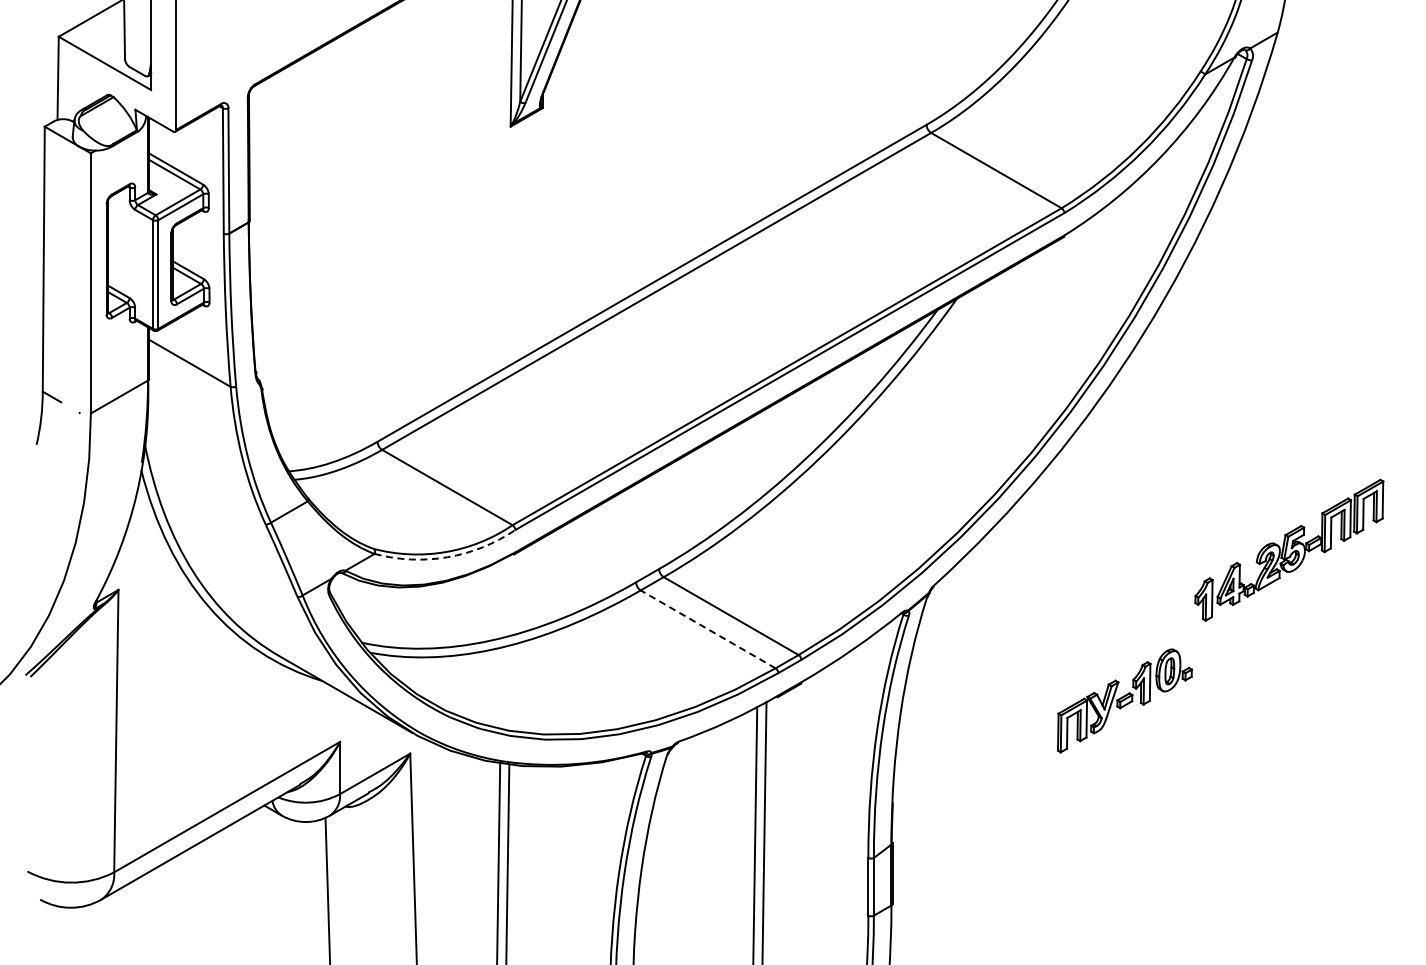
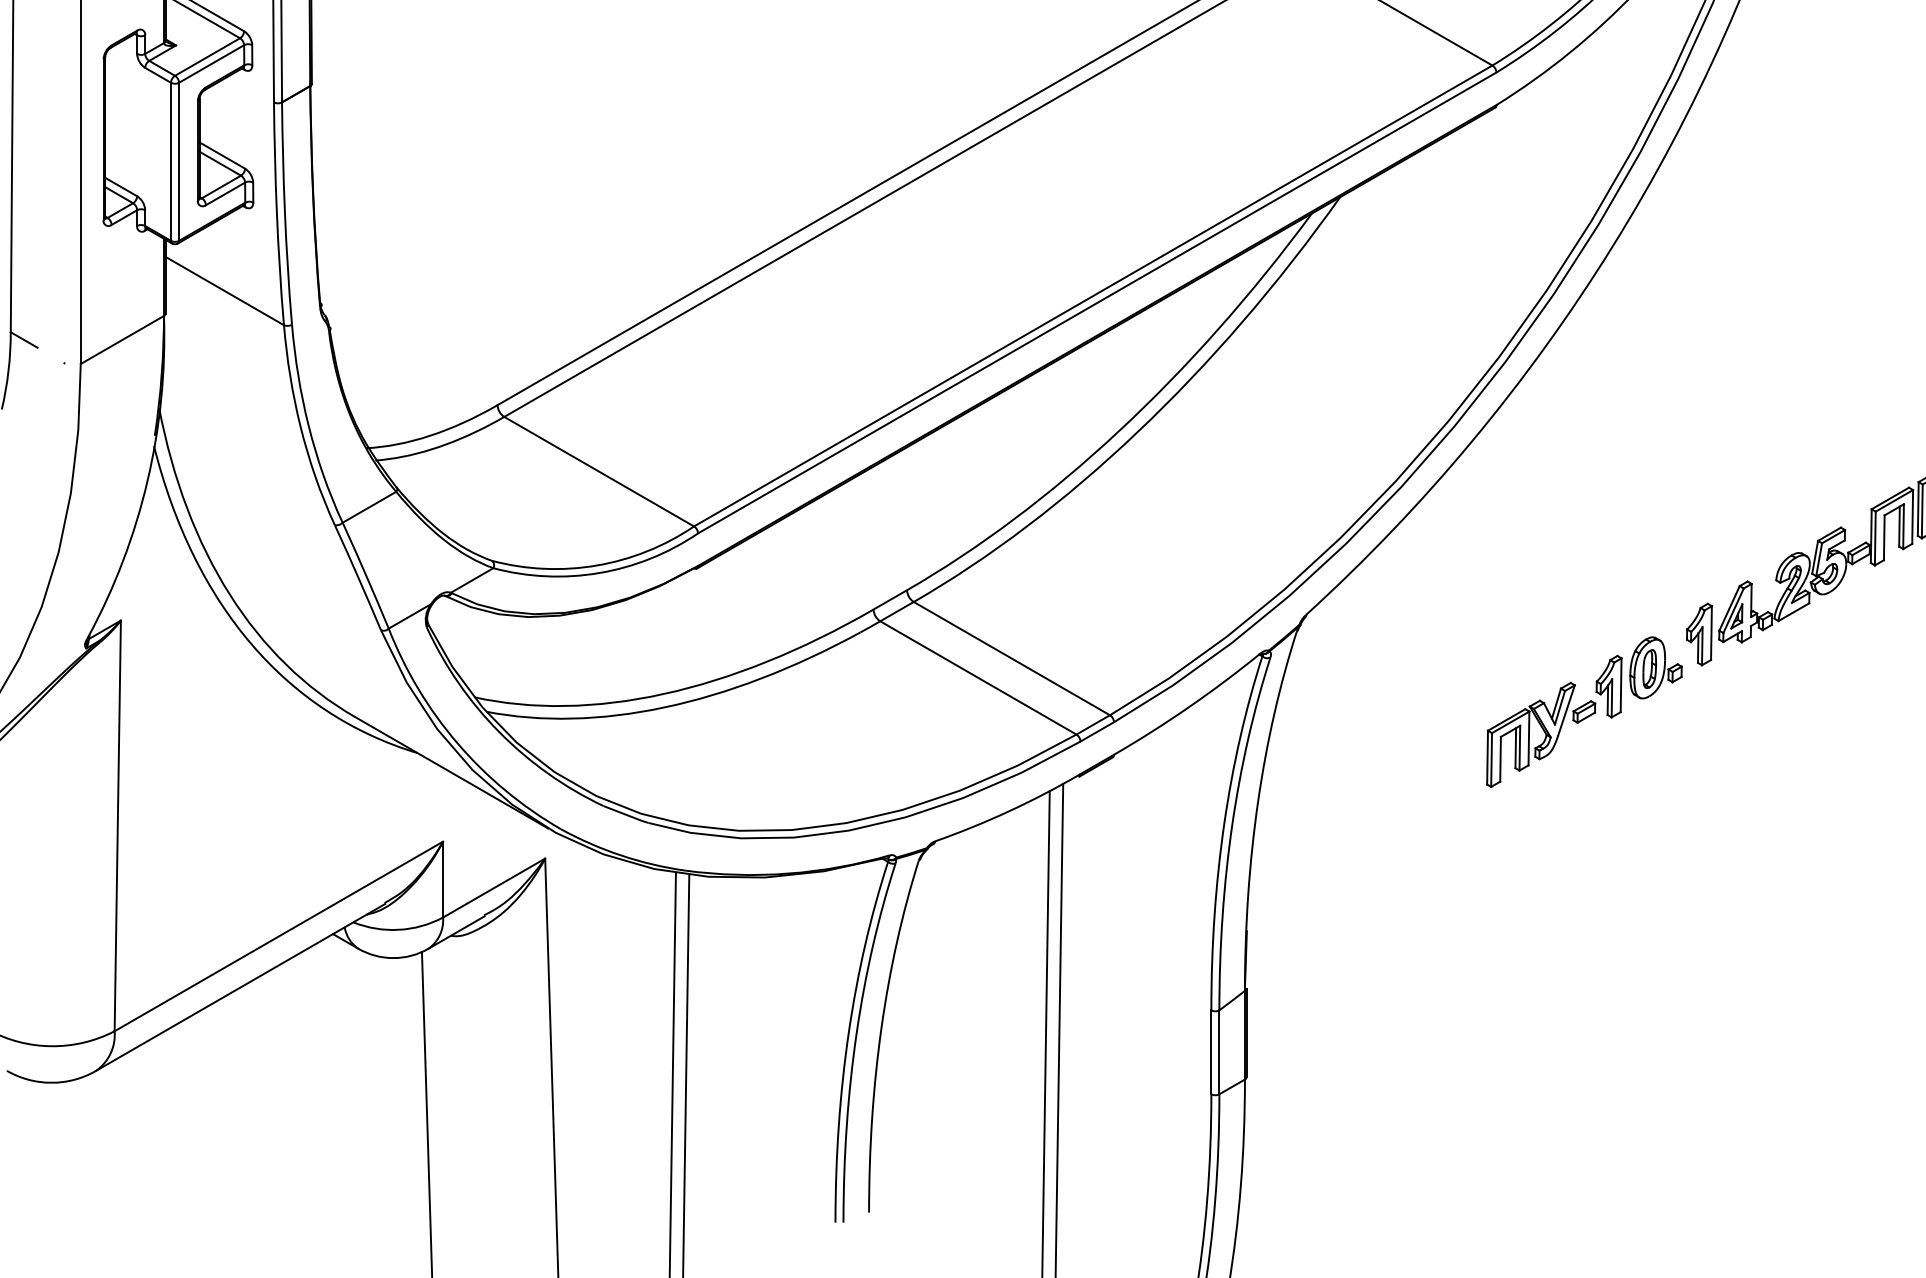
arc: (447, 557) -> (599, 573), dashed -> solid
line: (708, 629) -> (978, 678), dashed -> solid
part: (1124, 700) -> (1583, 711), moved

